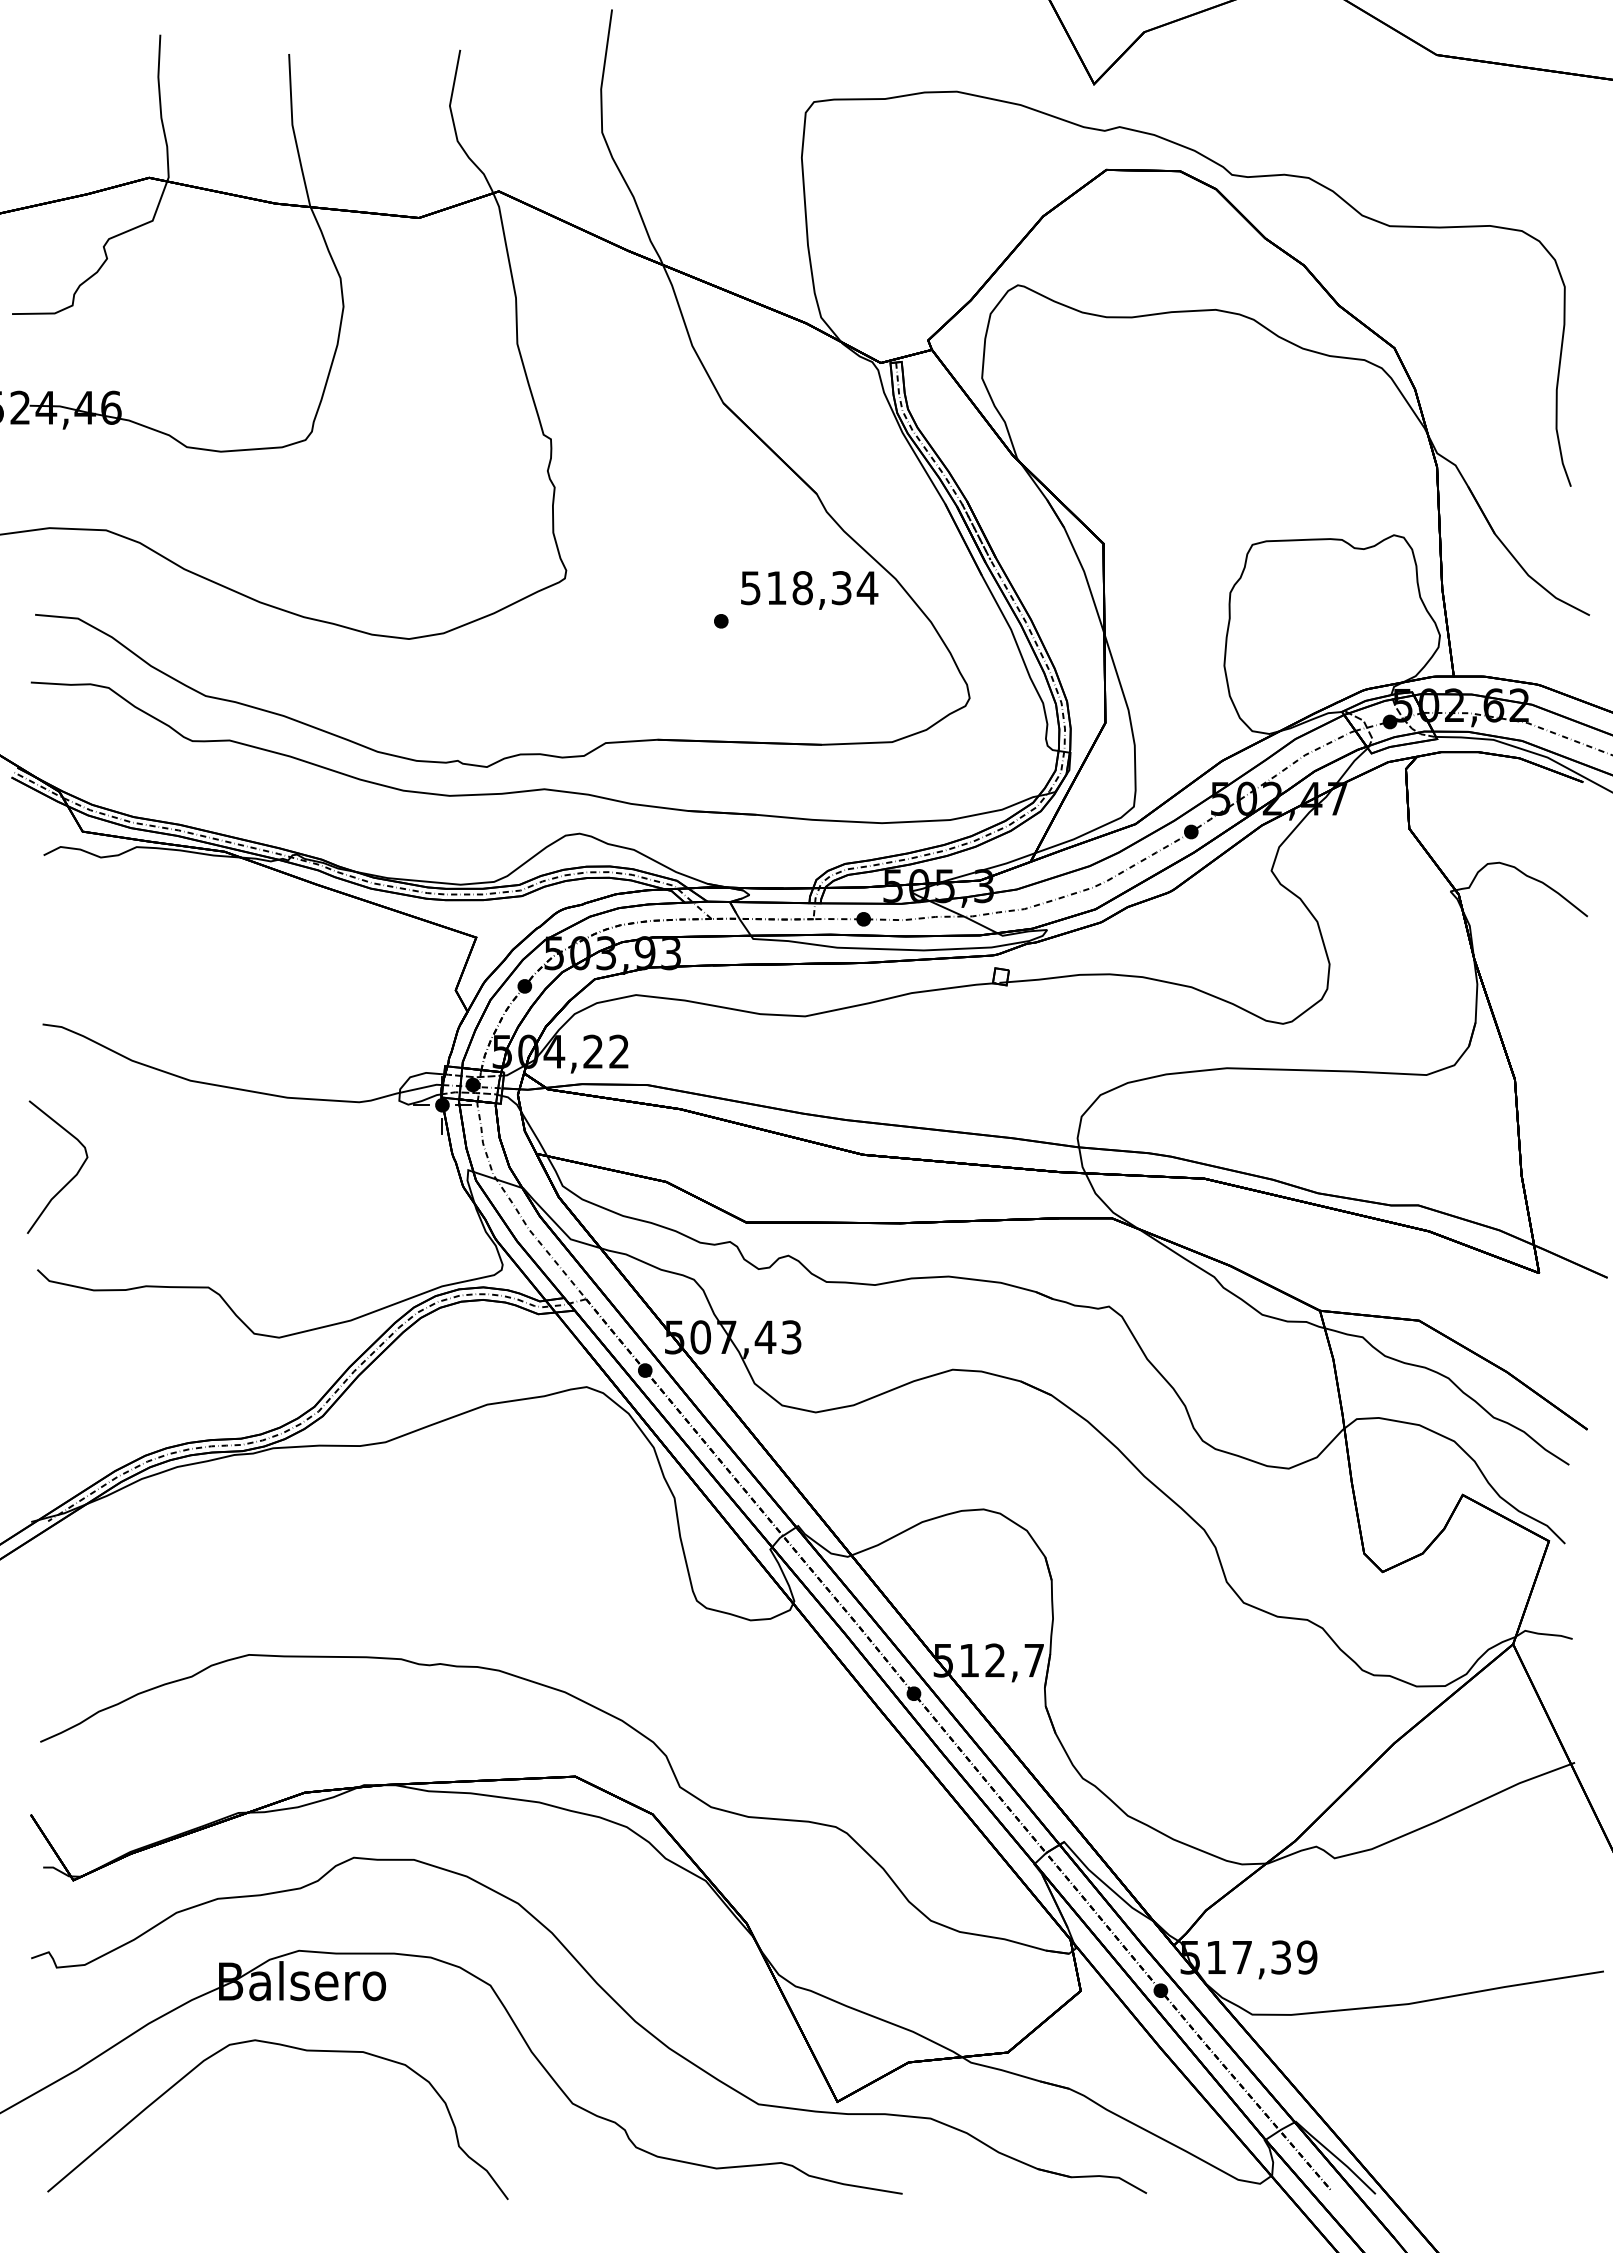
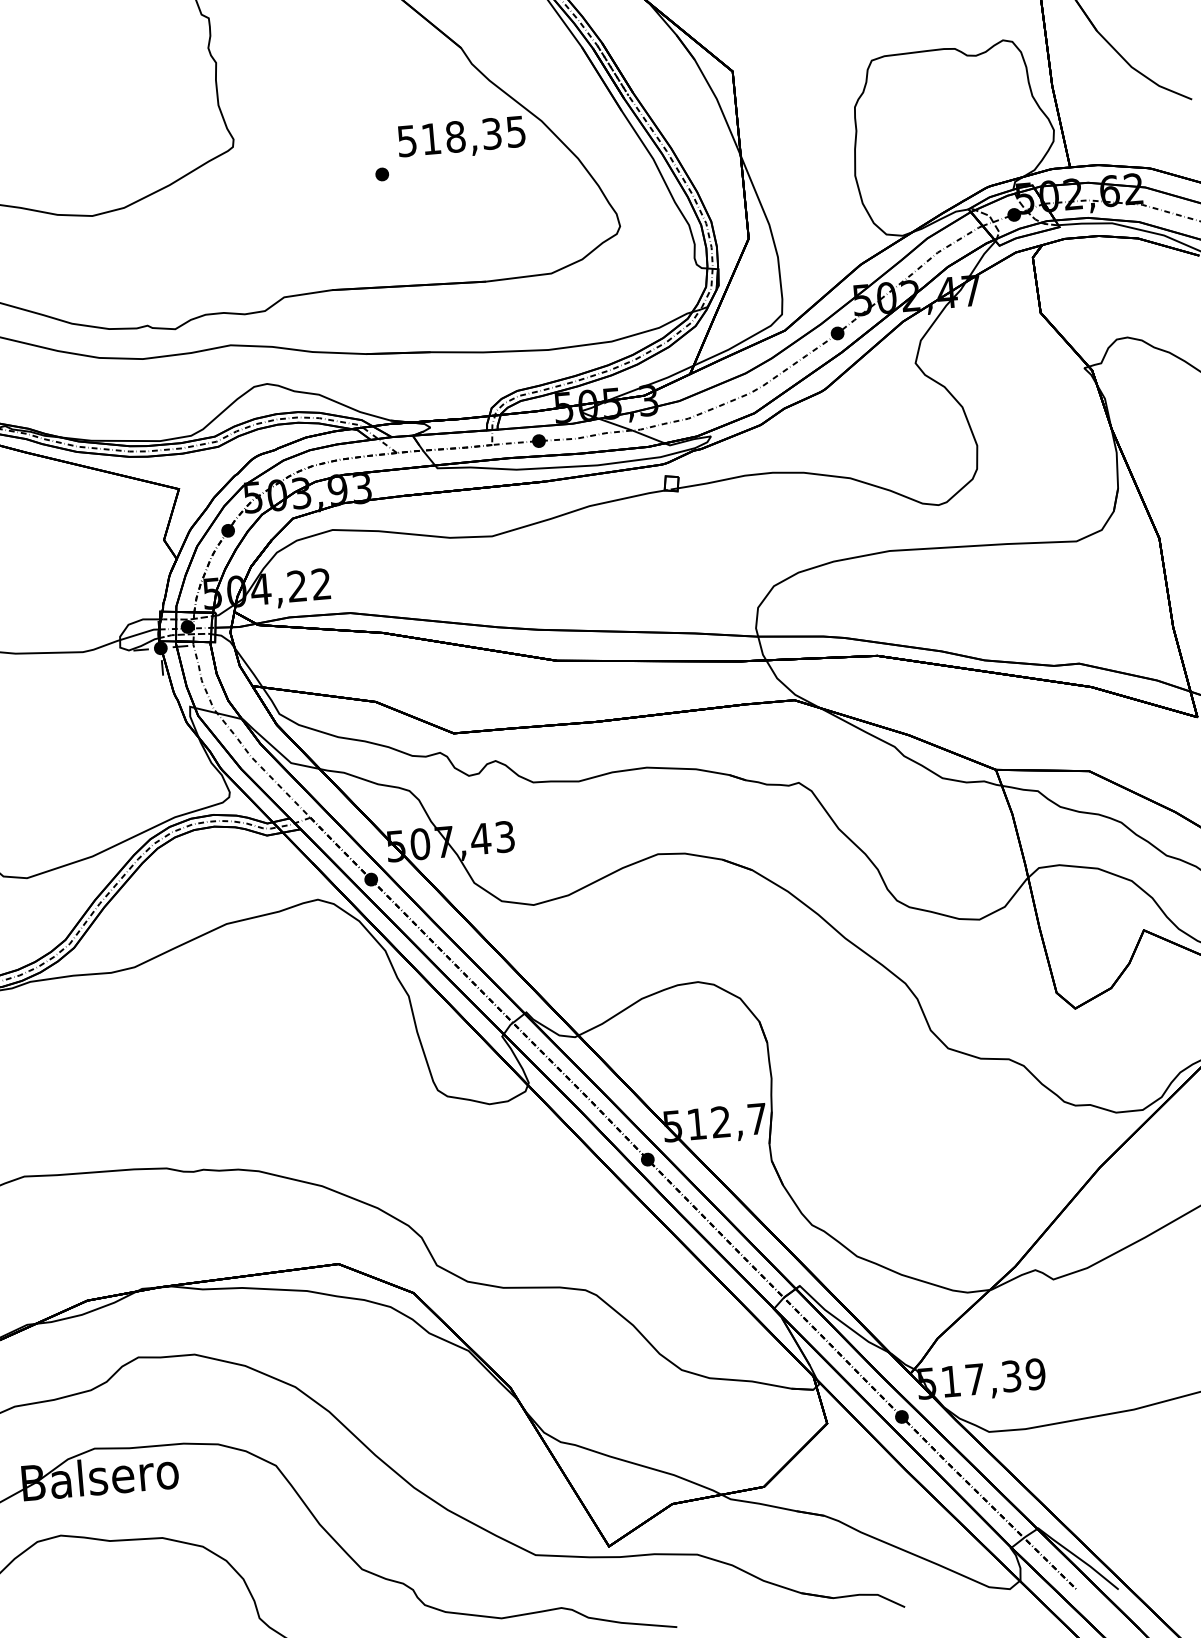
text: (867, 588) -> (516, 132), 518,34 -> 518,35

